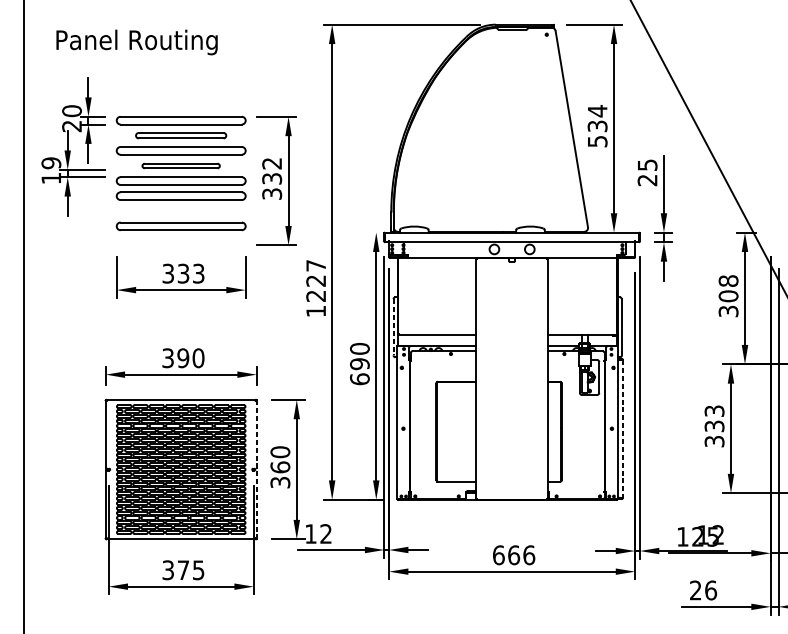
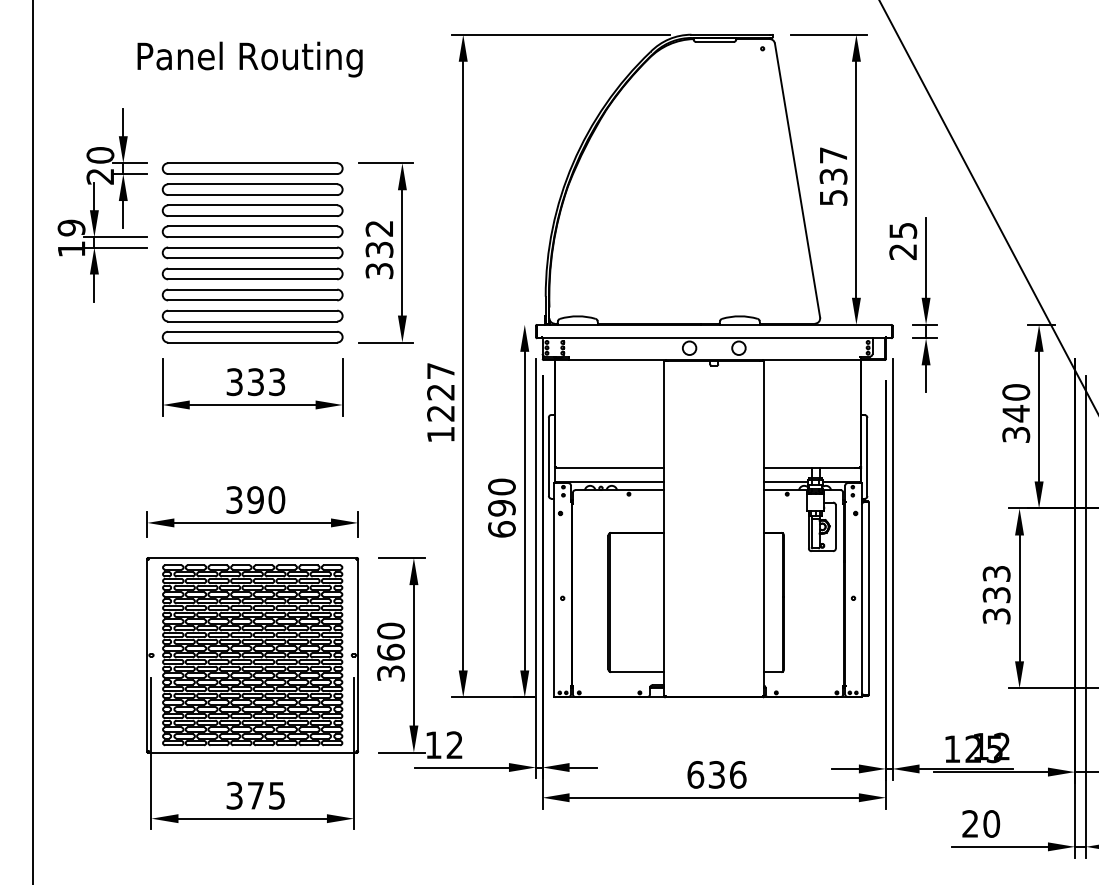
text: (136, 42) -> (249, 59), moved
text: (597, 111) -> (833, 155), 534 -> 537
part: (181, 135) -> (252, 189), size x1.43
part: (181, 165) -> (252, 231), size x1.67
part: (181, 210) -> (252, 294), added
part: (181, 241) -> (252, 336), added
text: (728, 289) -> (1016, 403), 308 -> 340
line: (393, 327) -> (548, 457), dashed -> solid
line: (623, 428) -> (869, 598), dashed -> solid
line: (257, 469) -> (358, 655), dashed -> solid
text: (513, 555) -> (716, 774), 666 -> 636
text: (710, 590) -> (991, 823), 26 -> 20

